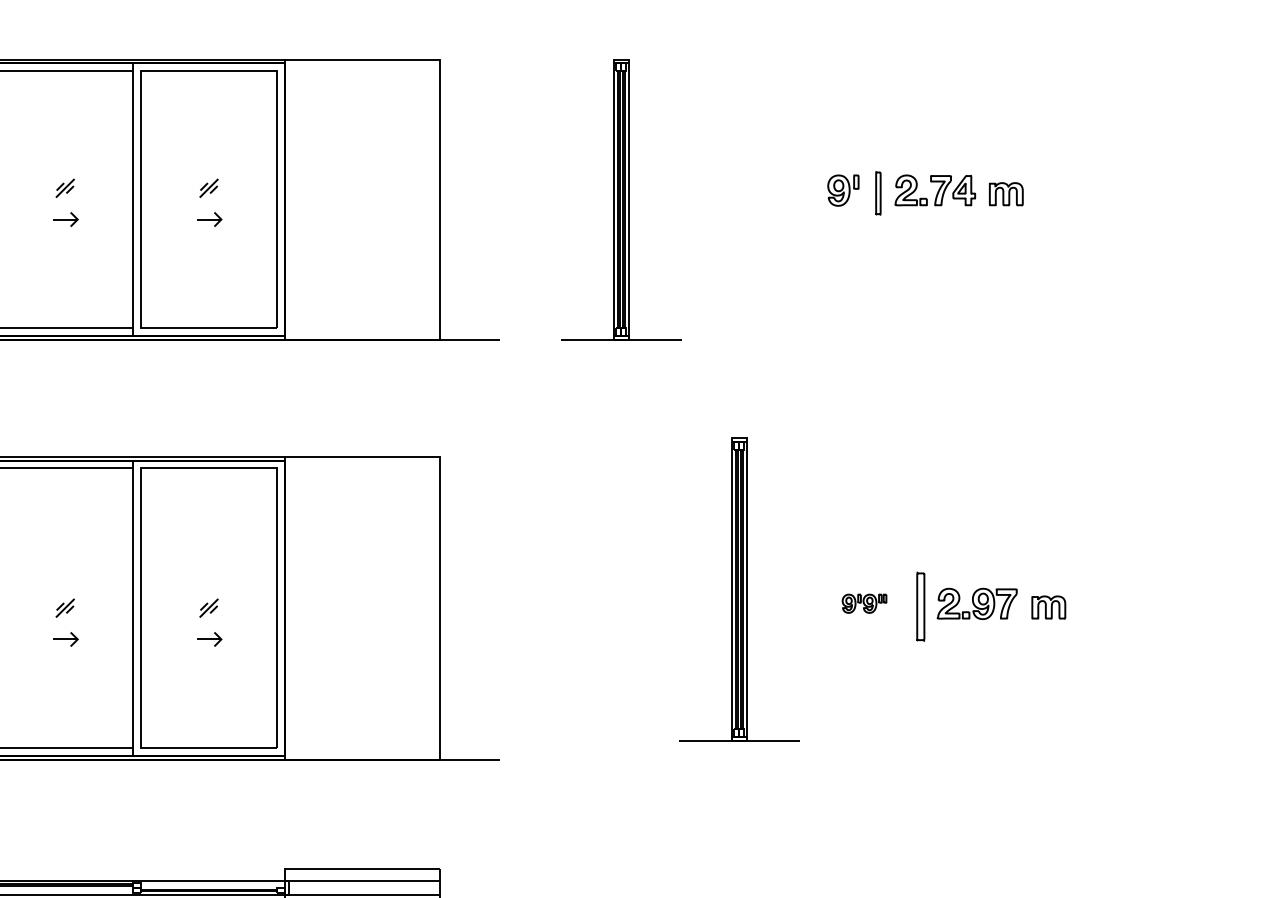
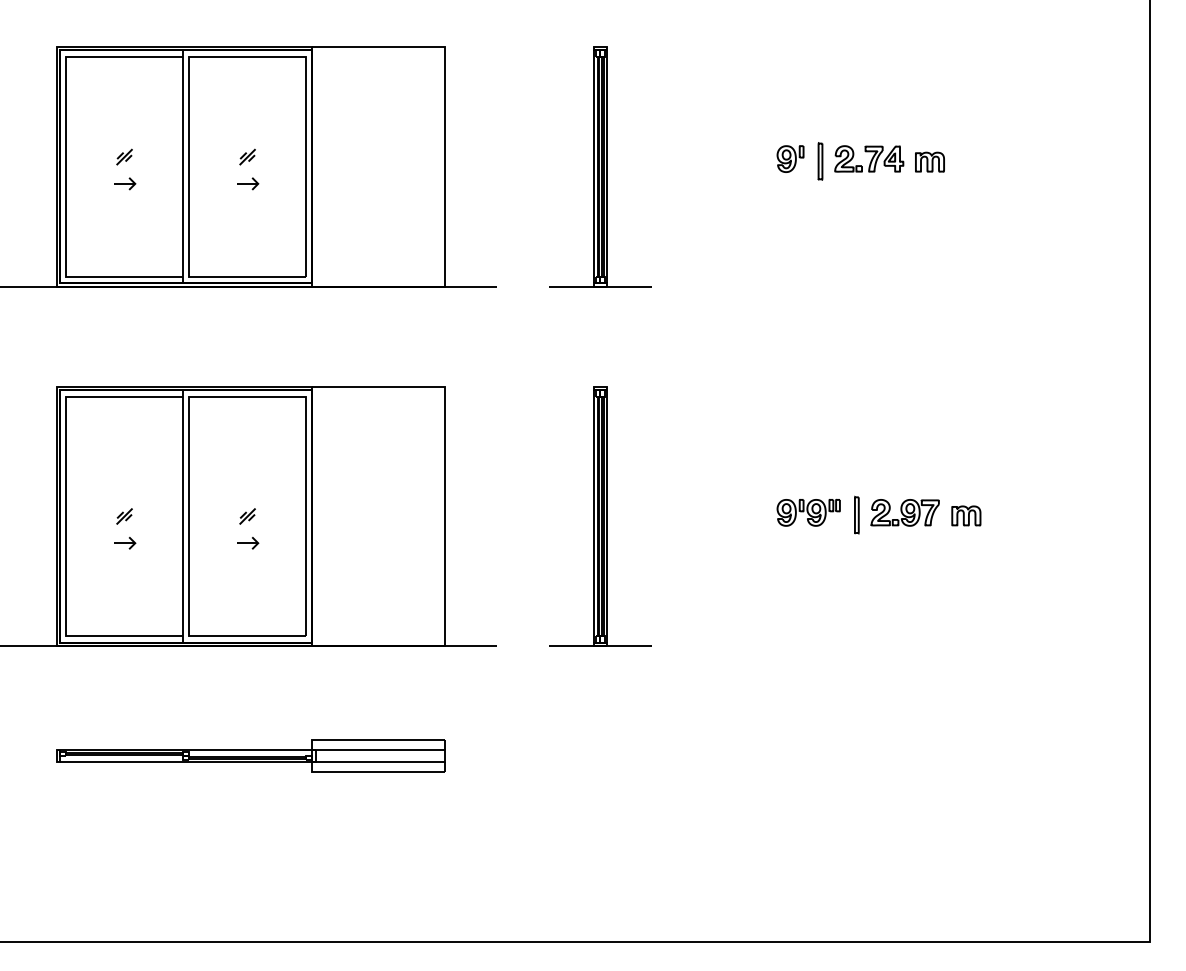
part: (739, 589) -> (600, 516), moved
part: (864, 603) -> (808, 512), size x1.67
part: (920, 605) -> (856, 514), size x0.62

